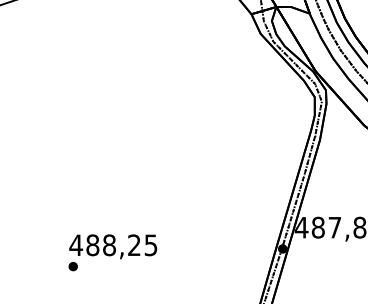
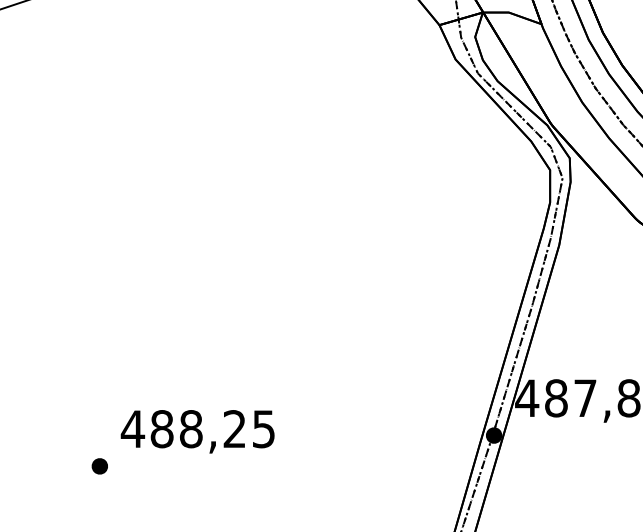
part: (72, 266) -> (98, 466), moved

